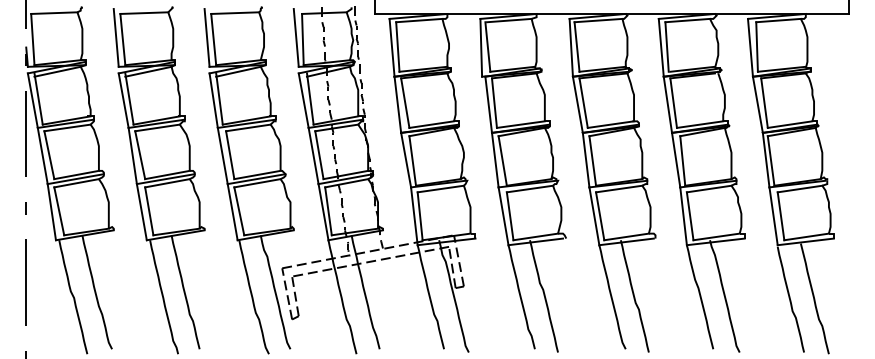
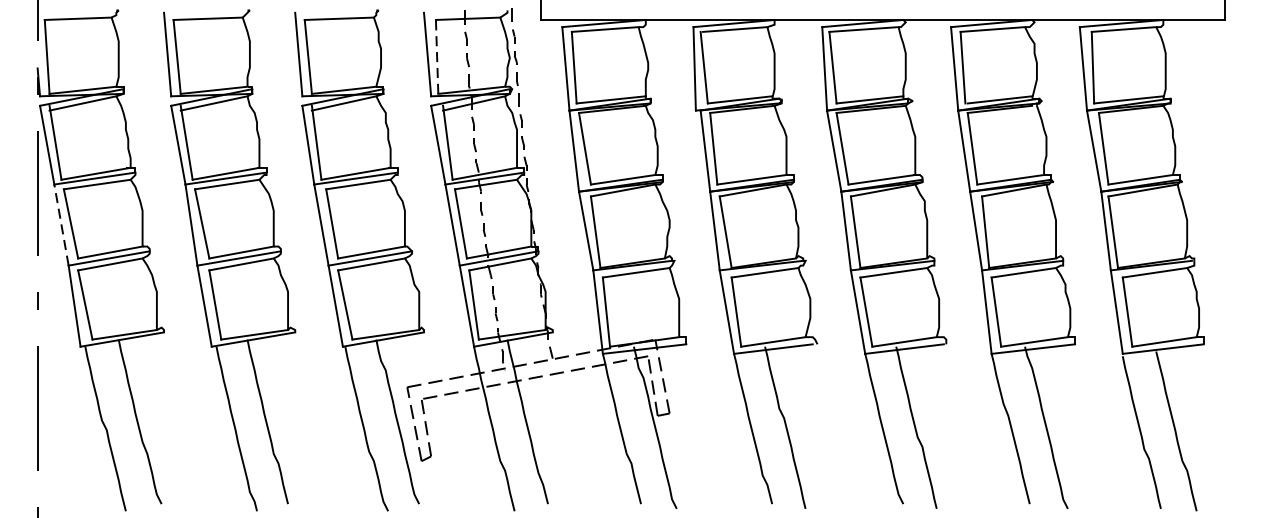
line: (302, 39) -> (436, 56), solid -> dashed
line: (42, 156) -> (61, 225), solid -> dashed

